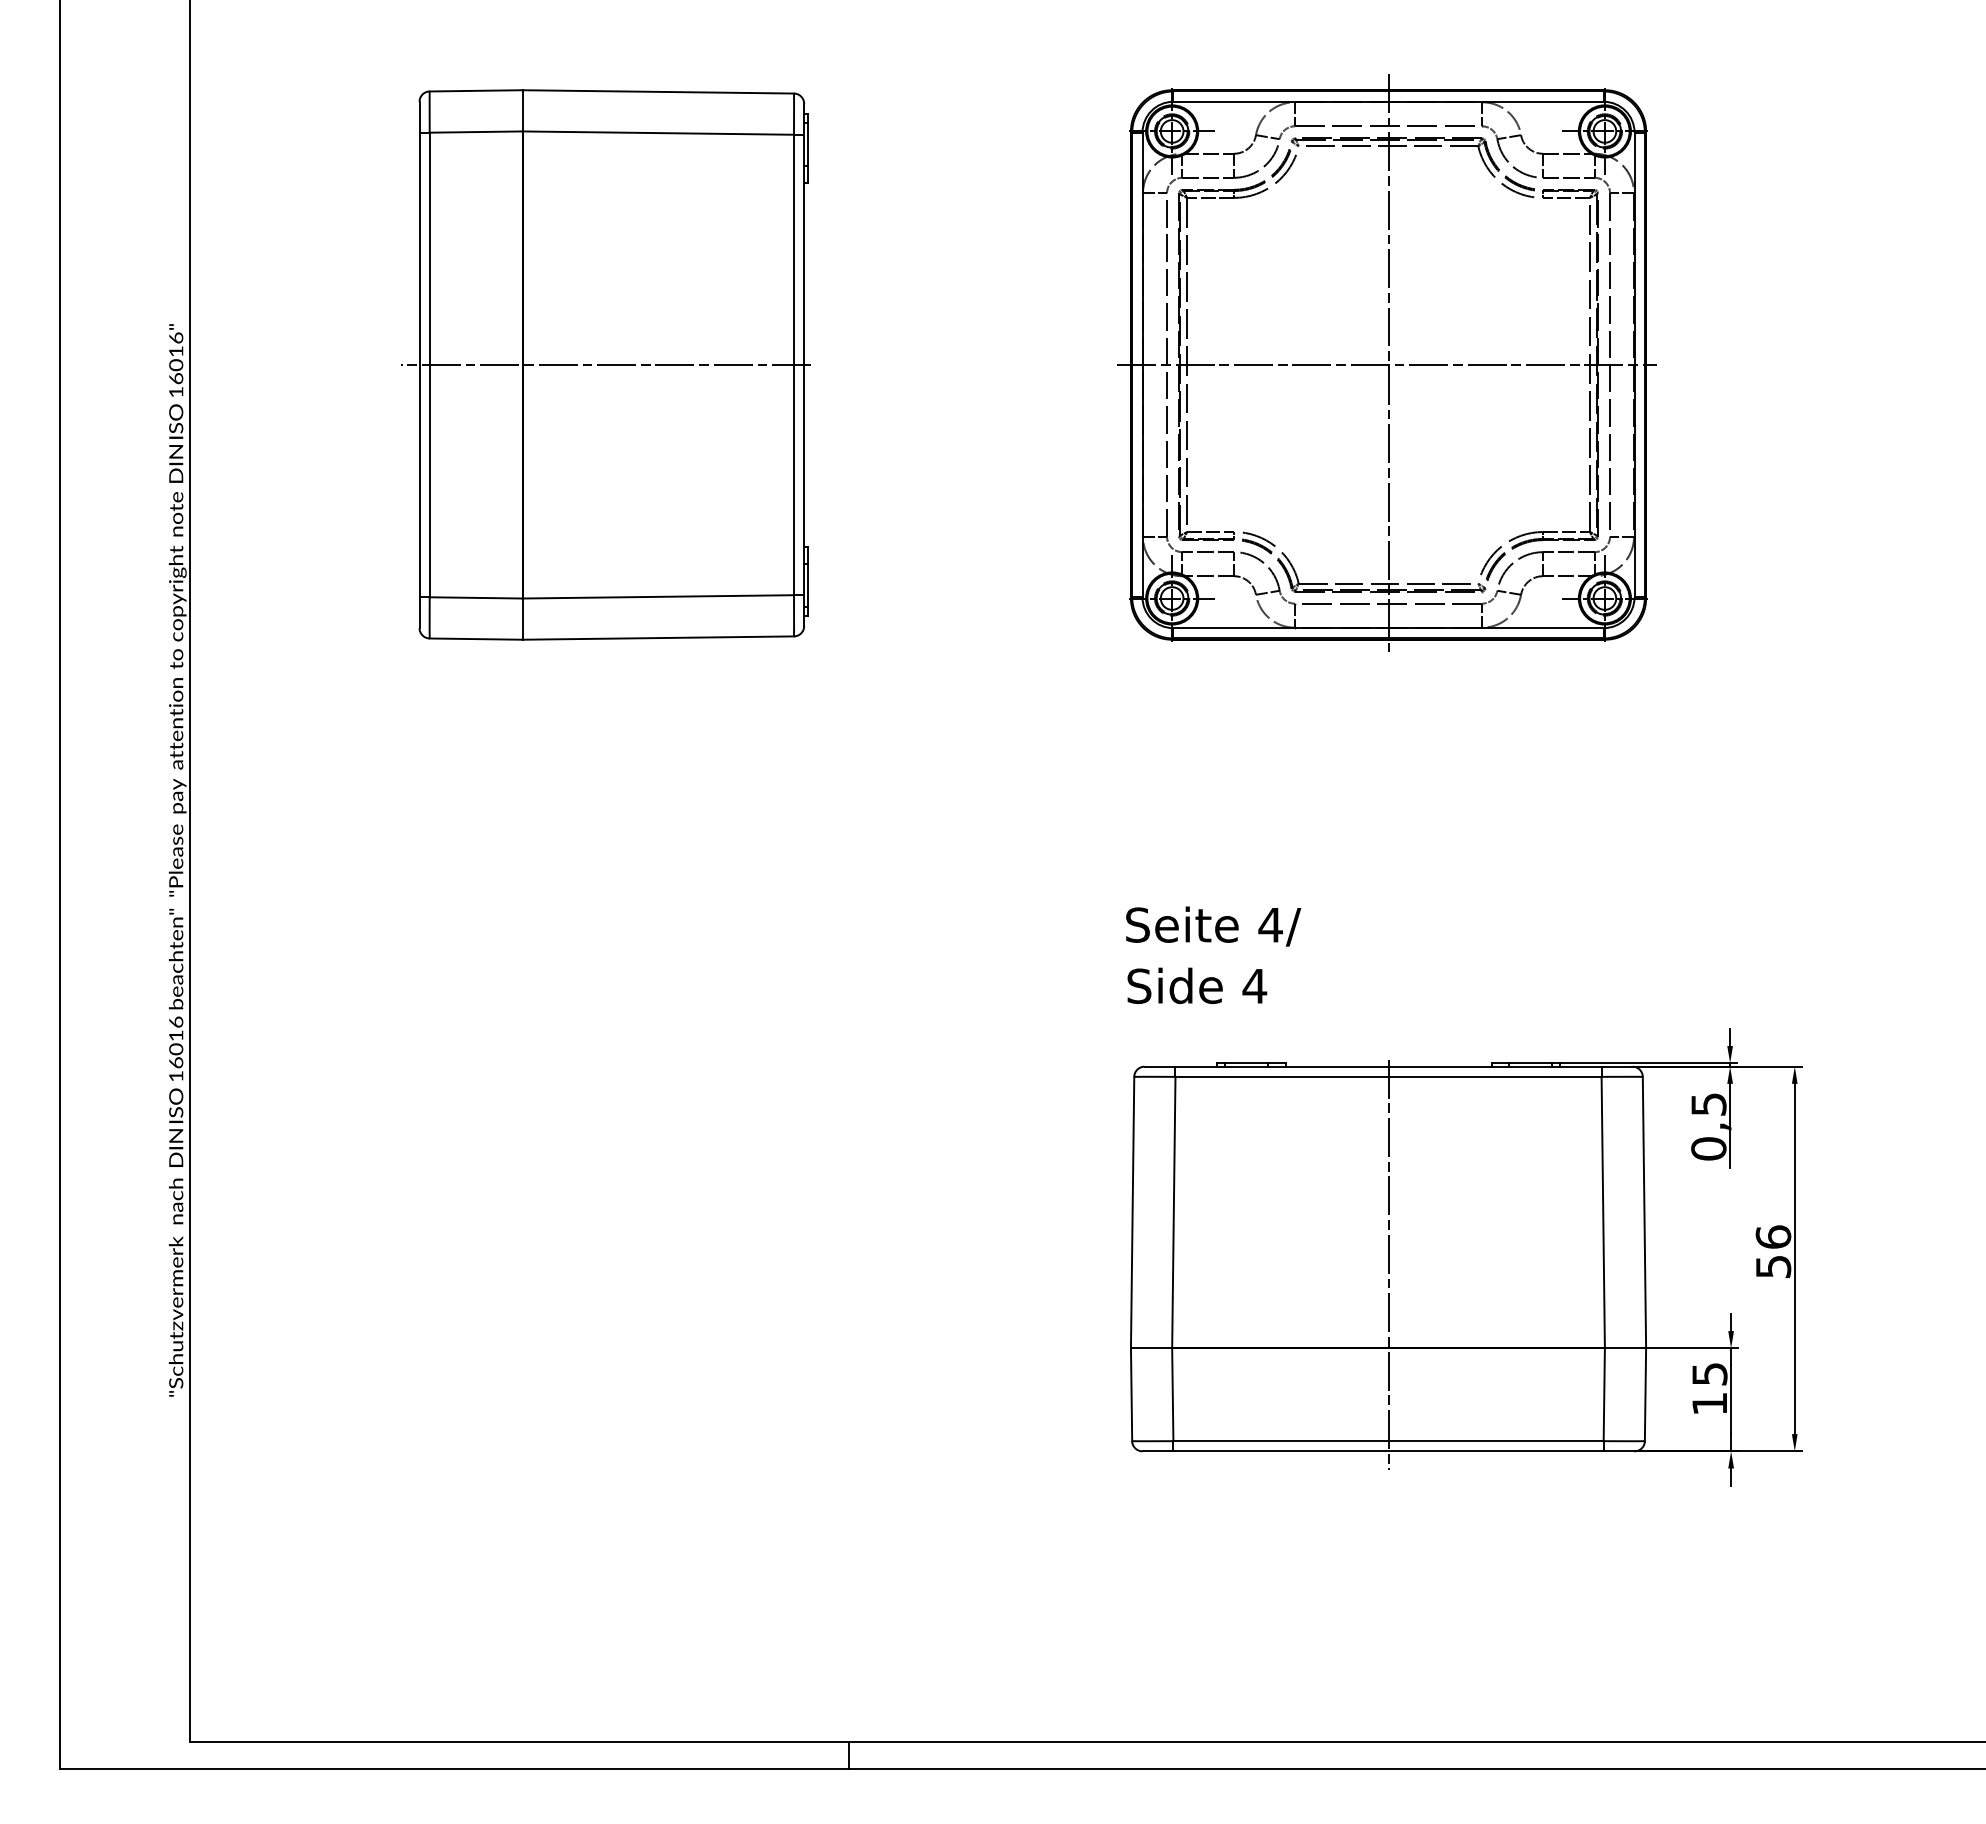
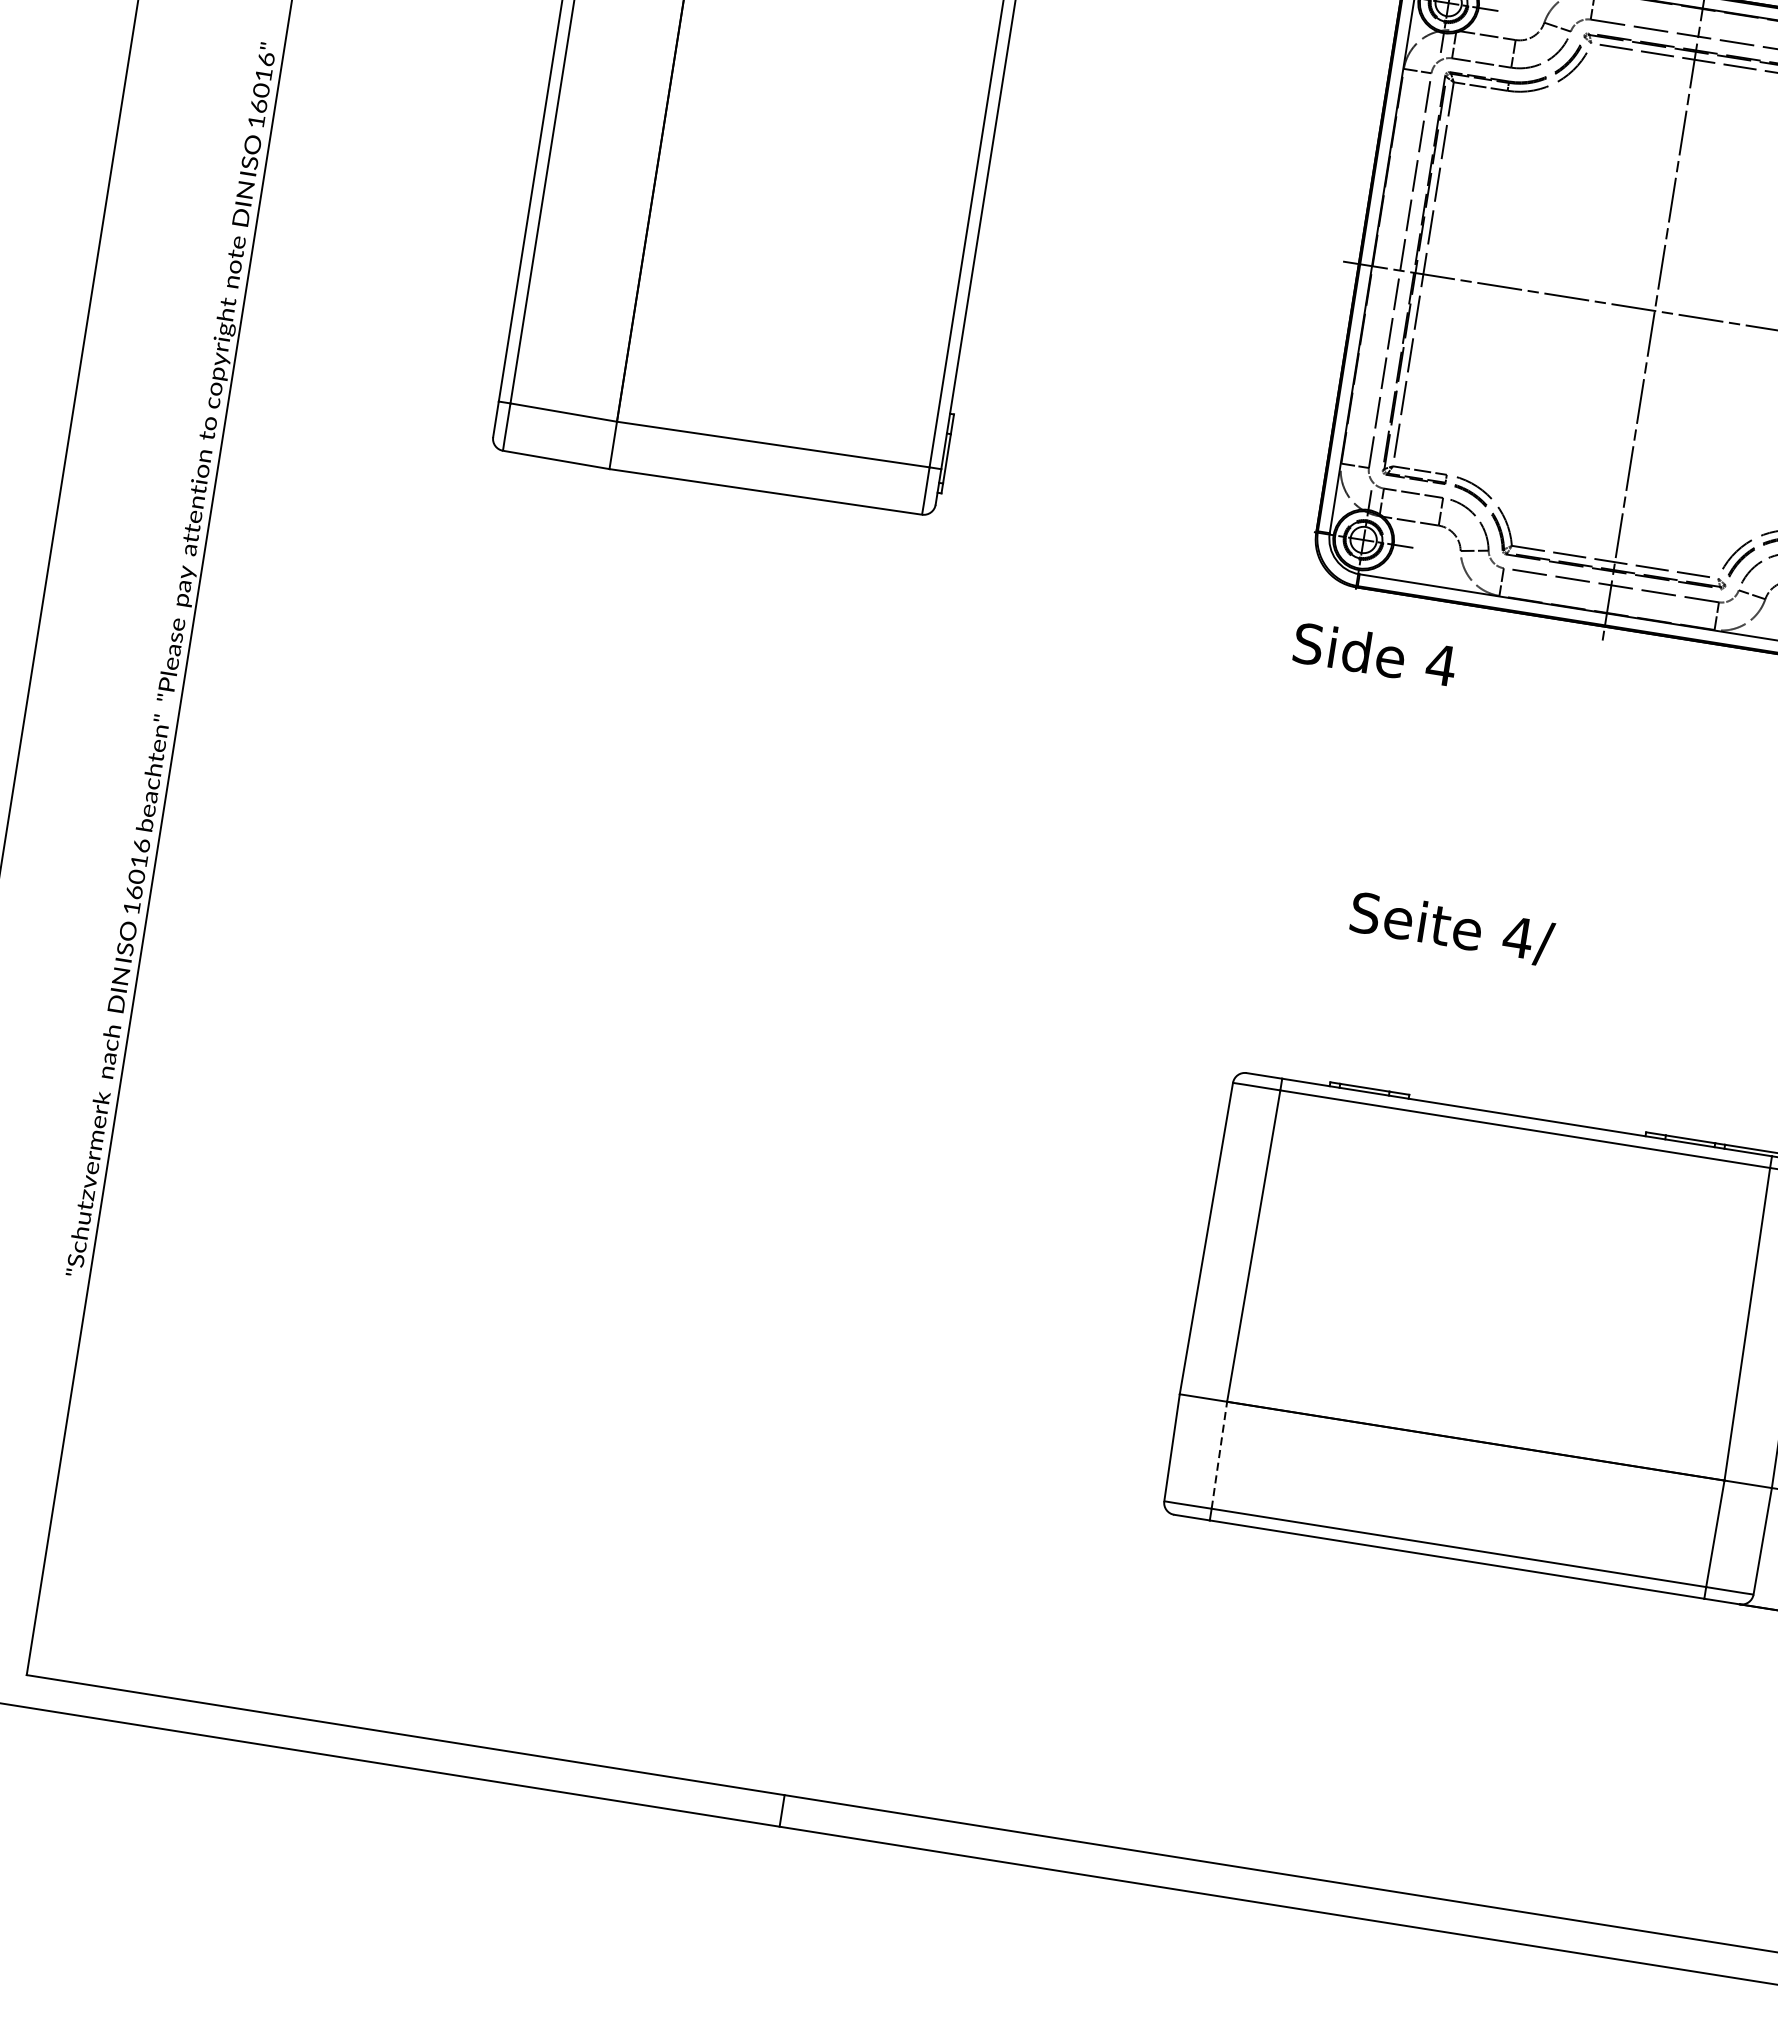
line: (606, 364) -> (756, 168), removed
text: (1213, 926) -> (1452, 928), moved
text: (1197, 985) -> (1375, 653), moved
line: (1388, 1264) -> (1491, 1344), removed
line: (1172, 1394) -> (1219, 1454), solid -> dashed

